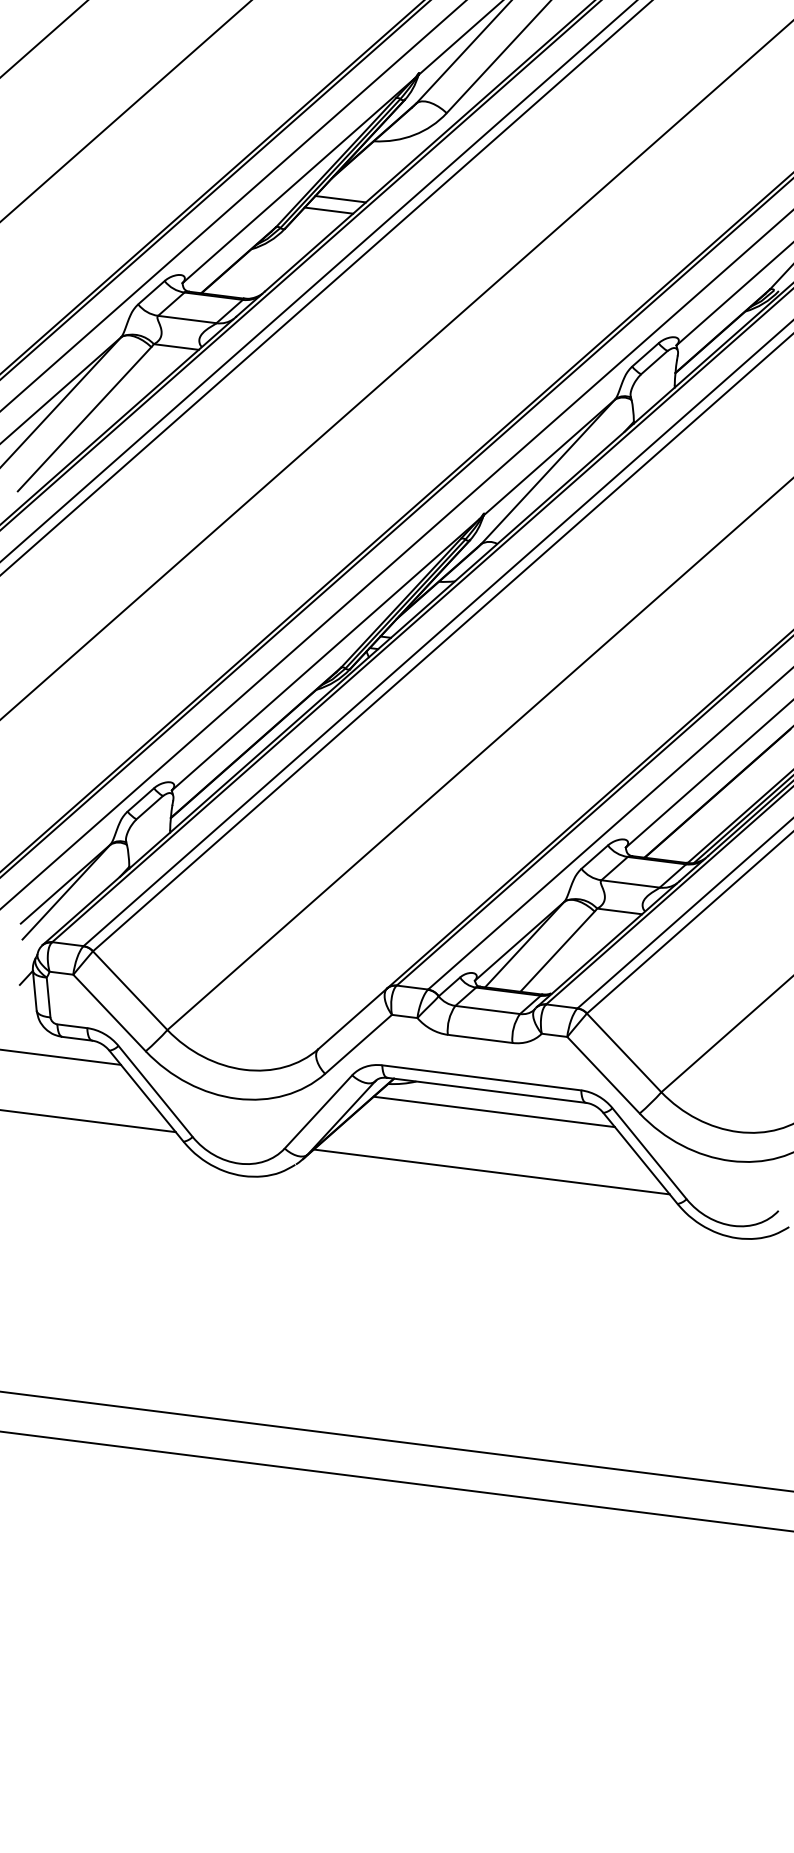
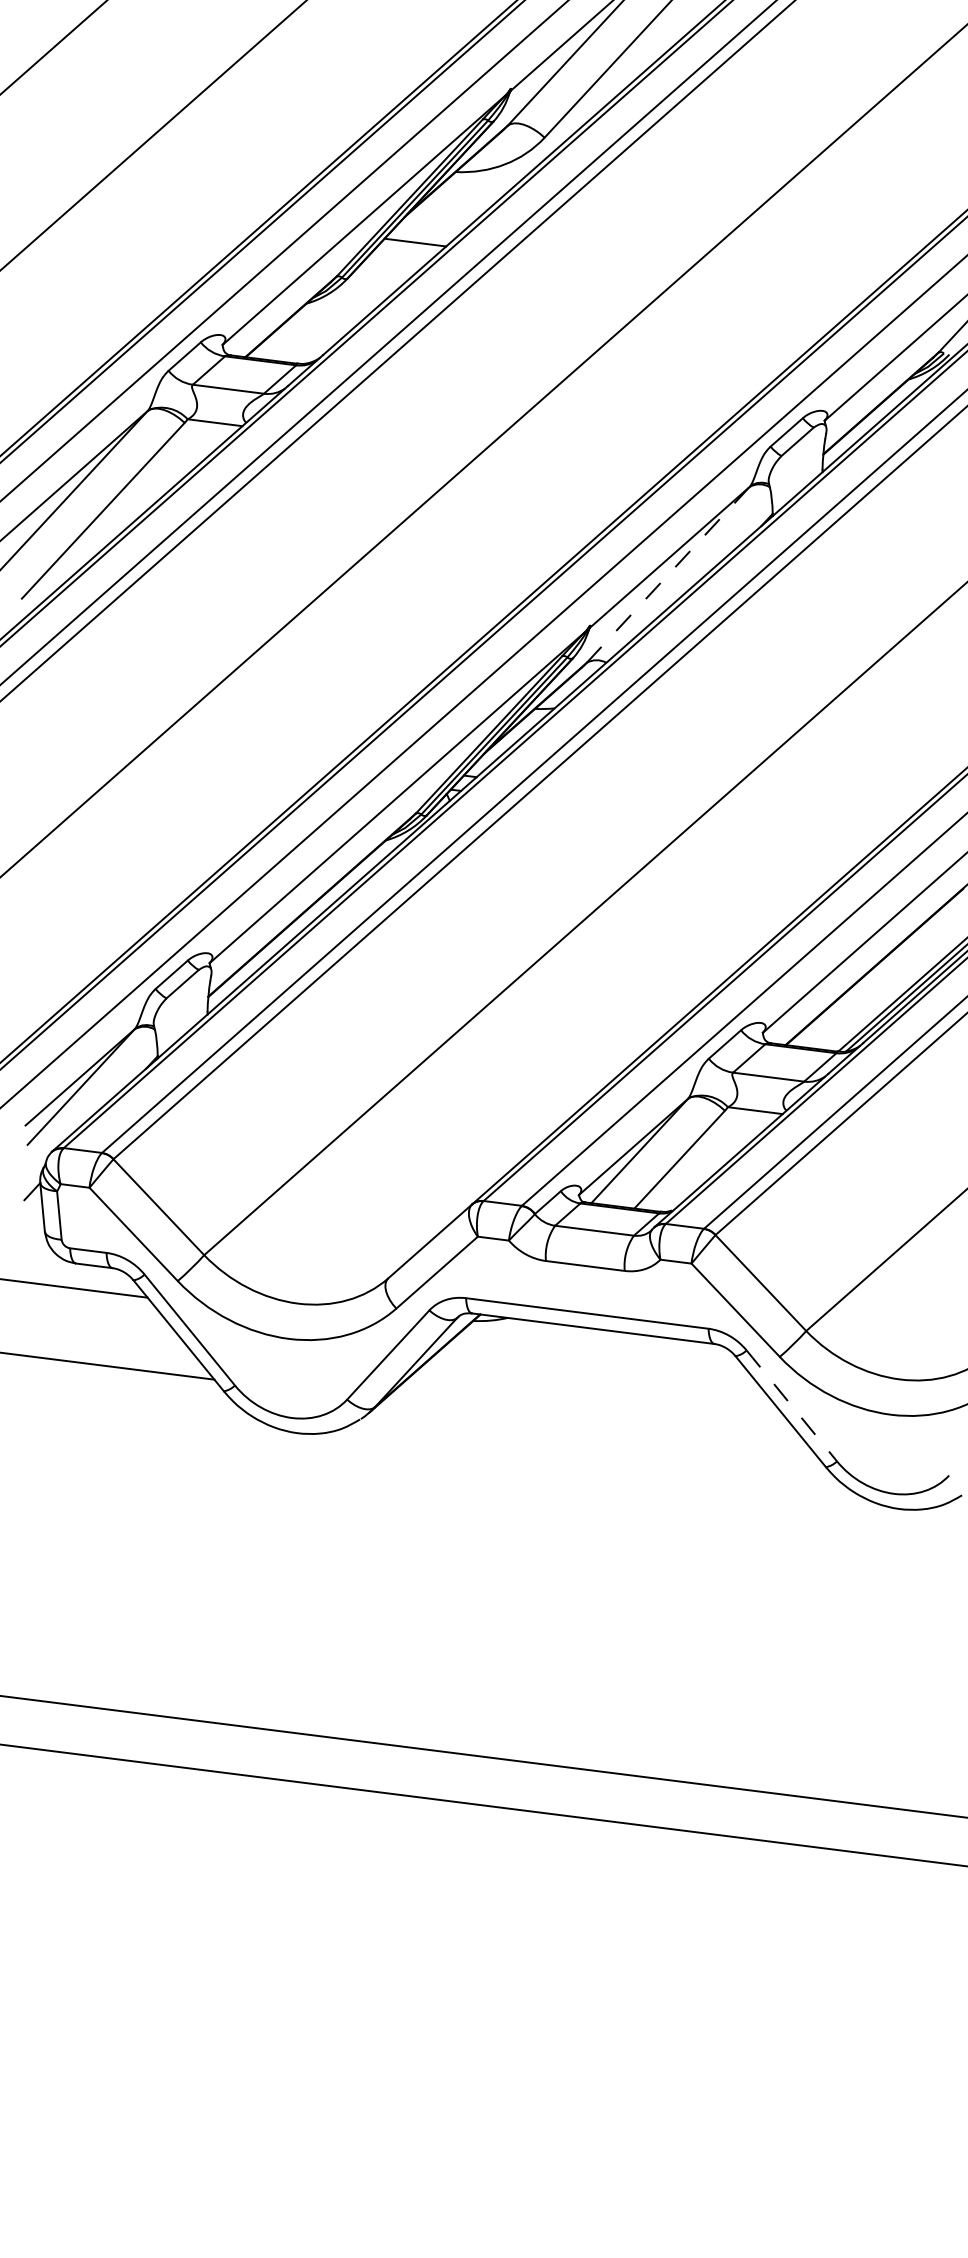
line: (328, 210) -> (400, 256), removed
line: (548, 471) -> (668, 574), solid -> dashed
line: (494, 1111) -> (602, 1354), removed
line: (649, 1153) -> (791, 1405), solid -> dashed
line: (491, 1171) -> (599, 1427), removed

